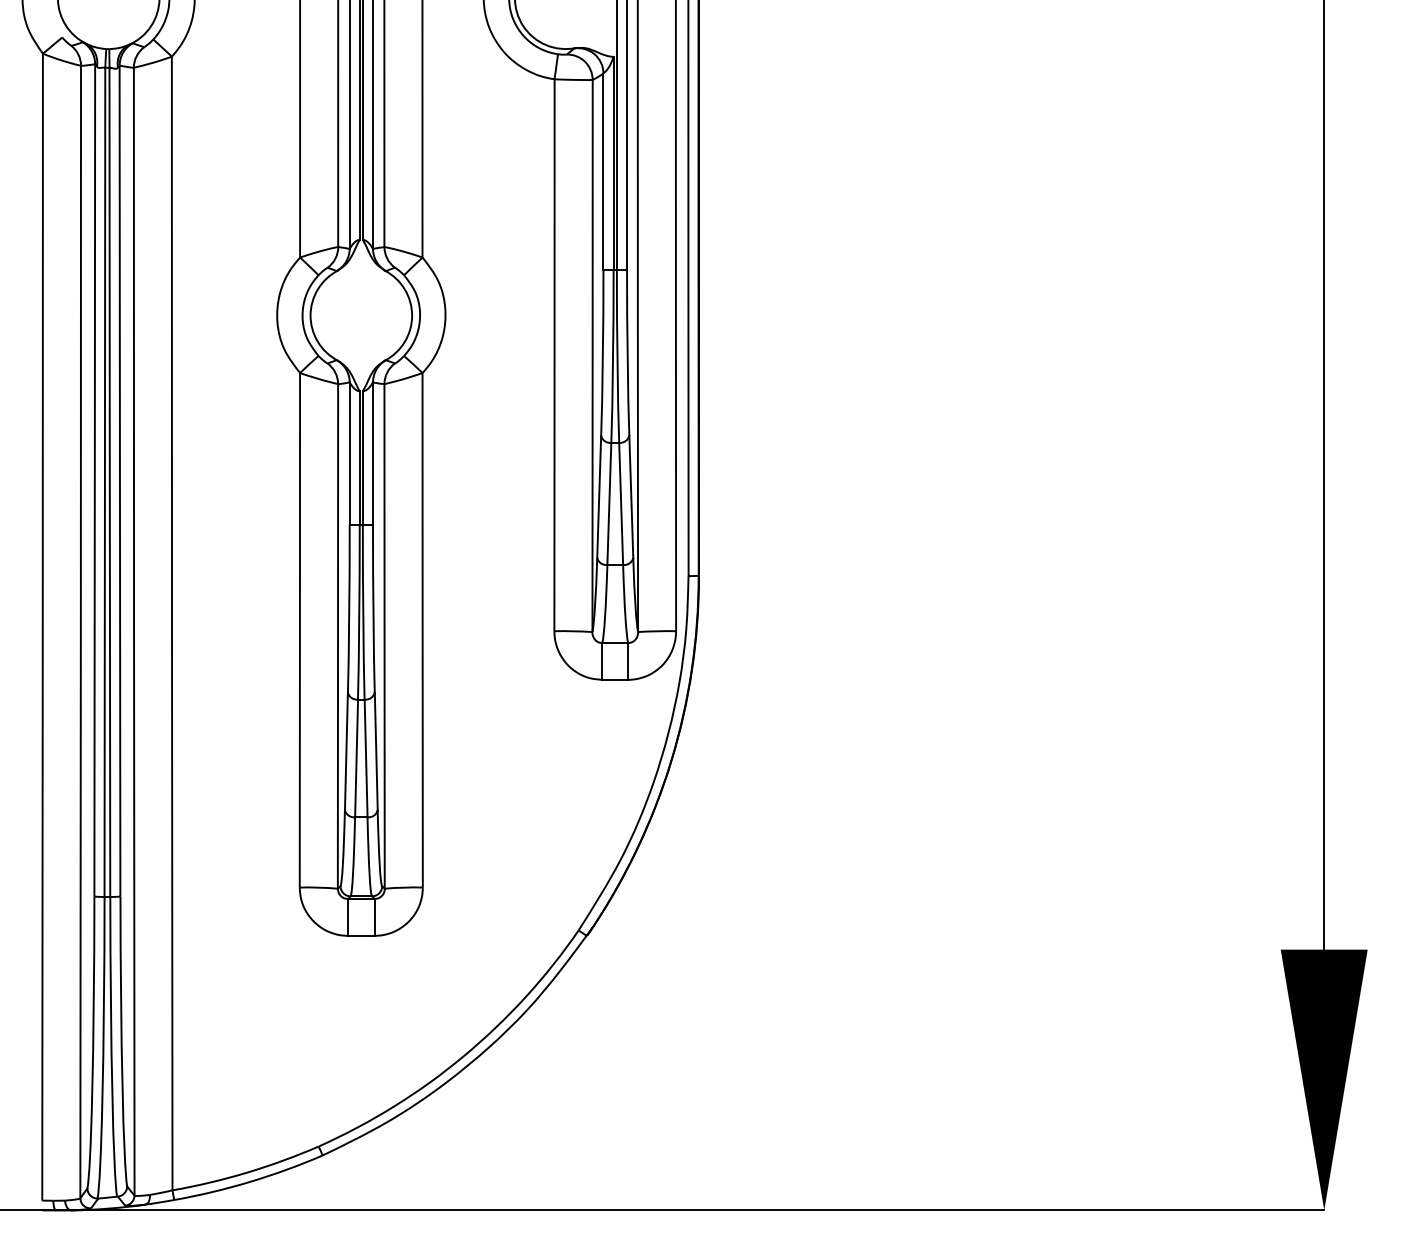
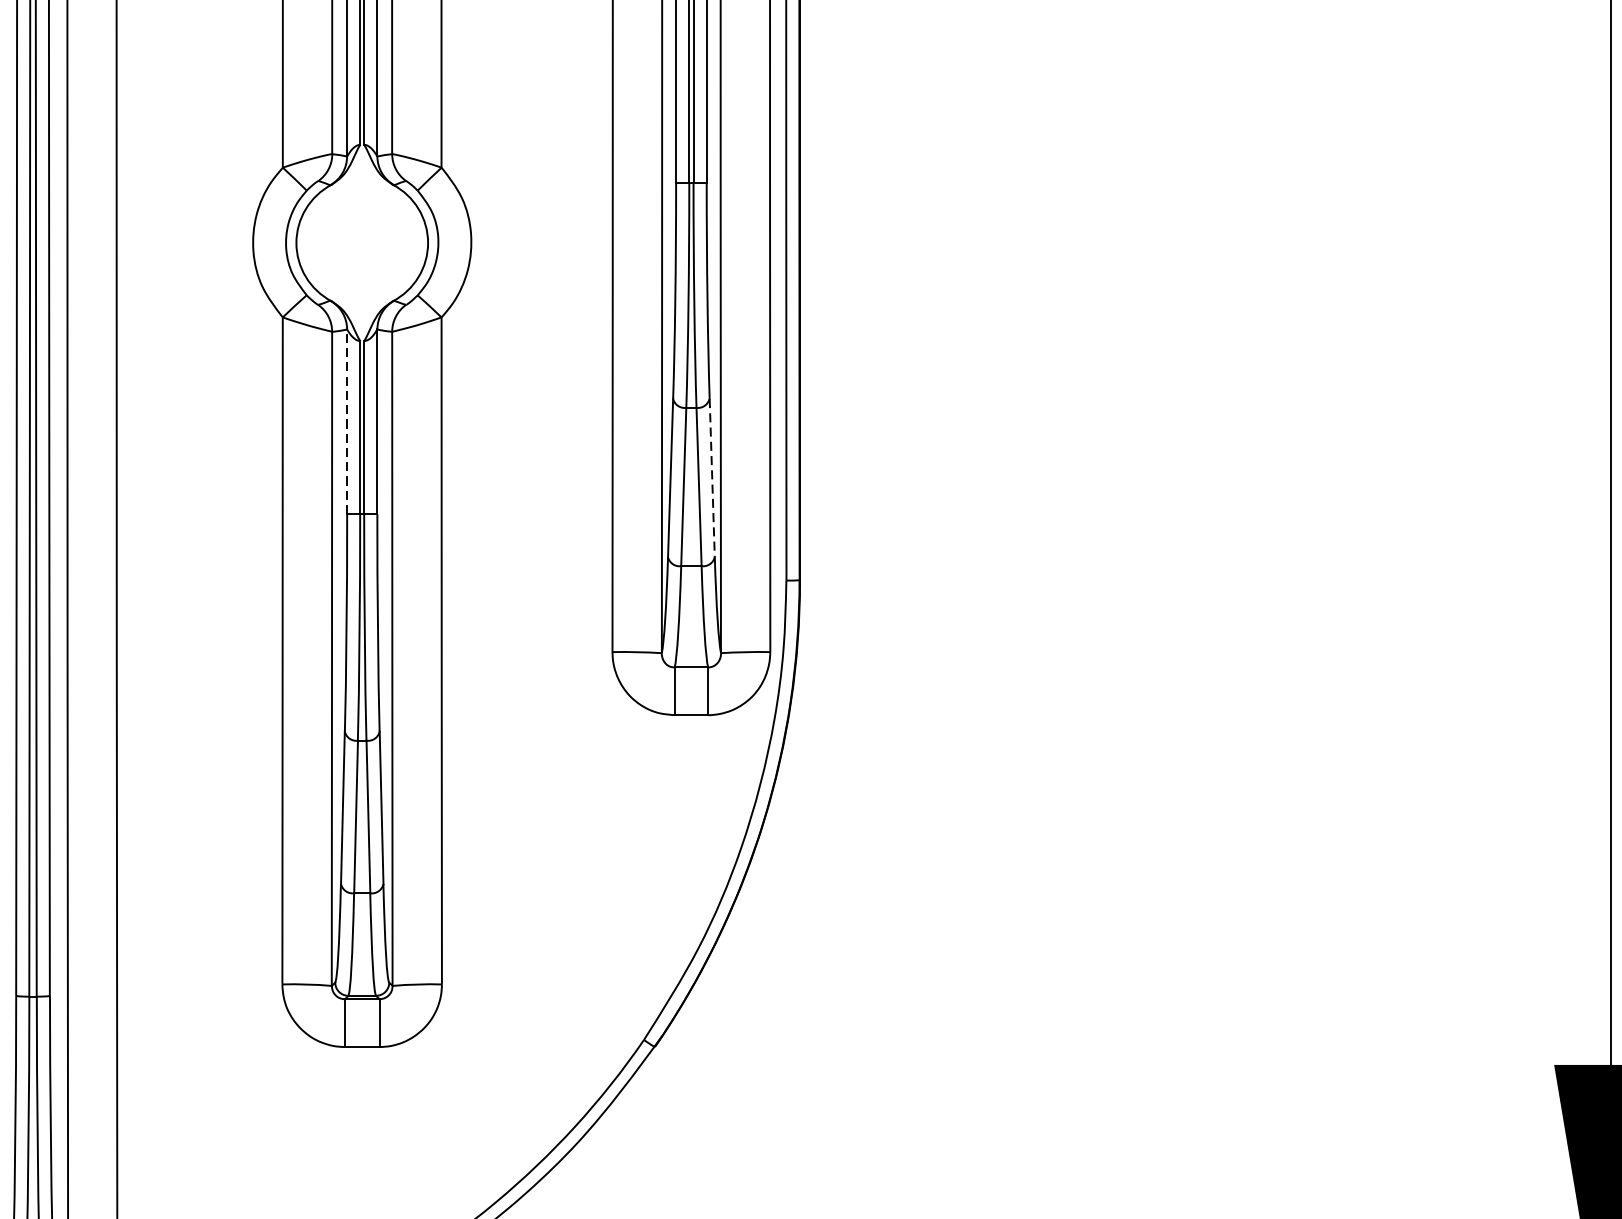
line: (349, 453) -> (346, 421), solid -> dashed
line: (631, 497) -> (712, 478), solid -> dashed

